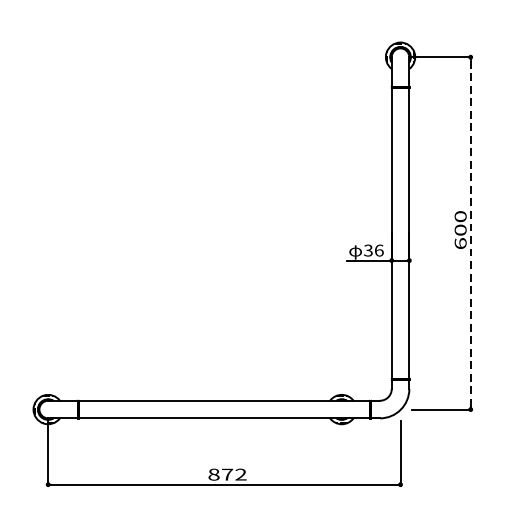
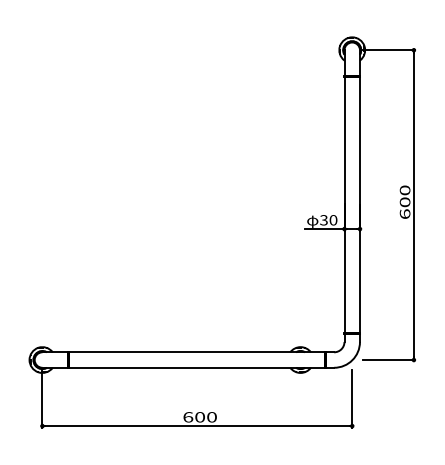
line: (470, 232) -> (413, 204), dashed -> solid
text: (379, 250) -> (333, 220), 36 -> 30
text: (226, 474) -> (199, 417), 872 -> 600

